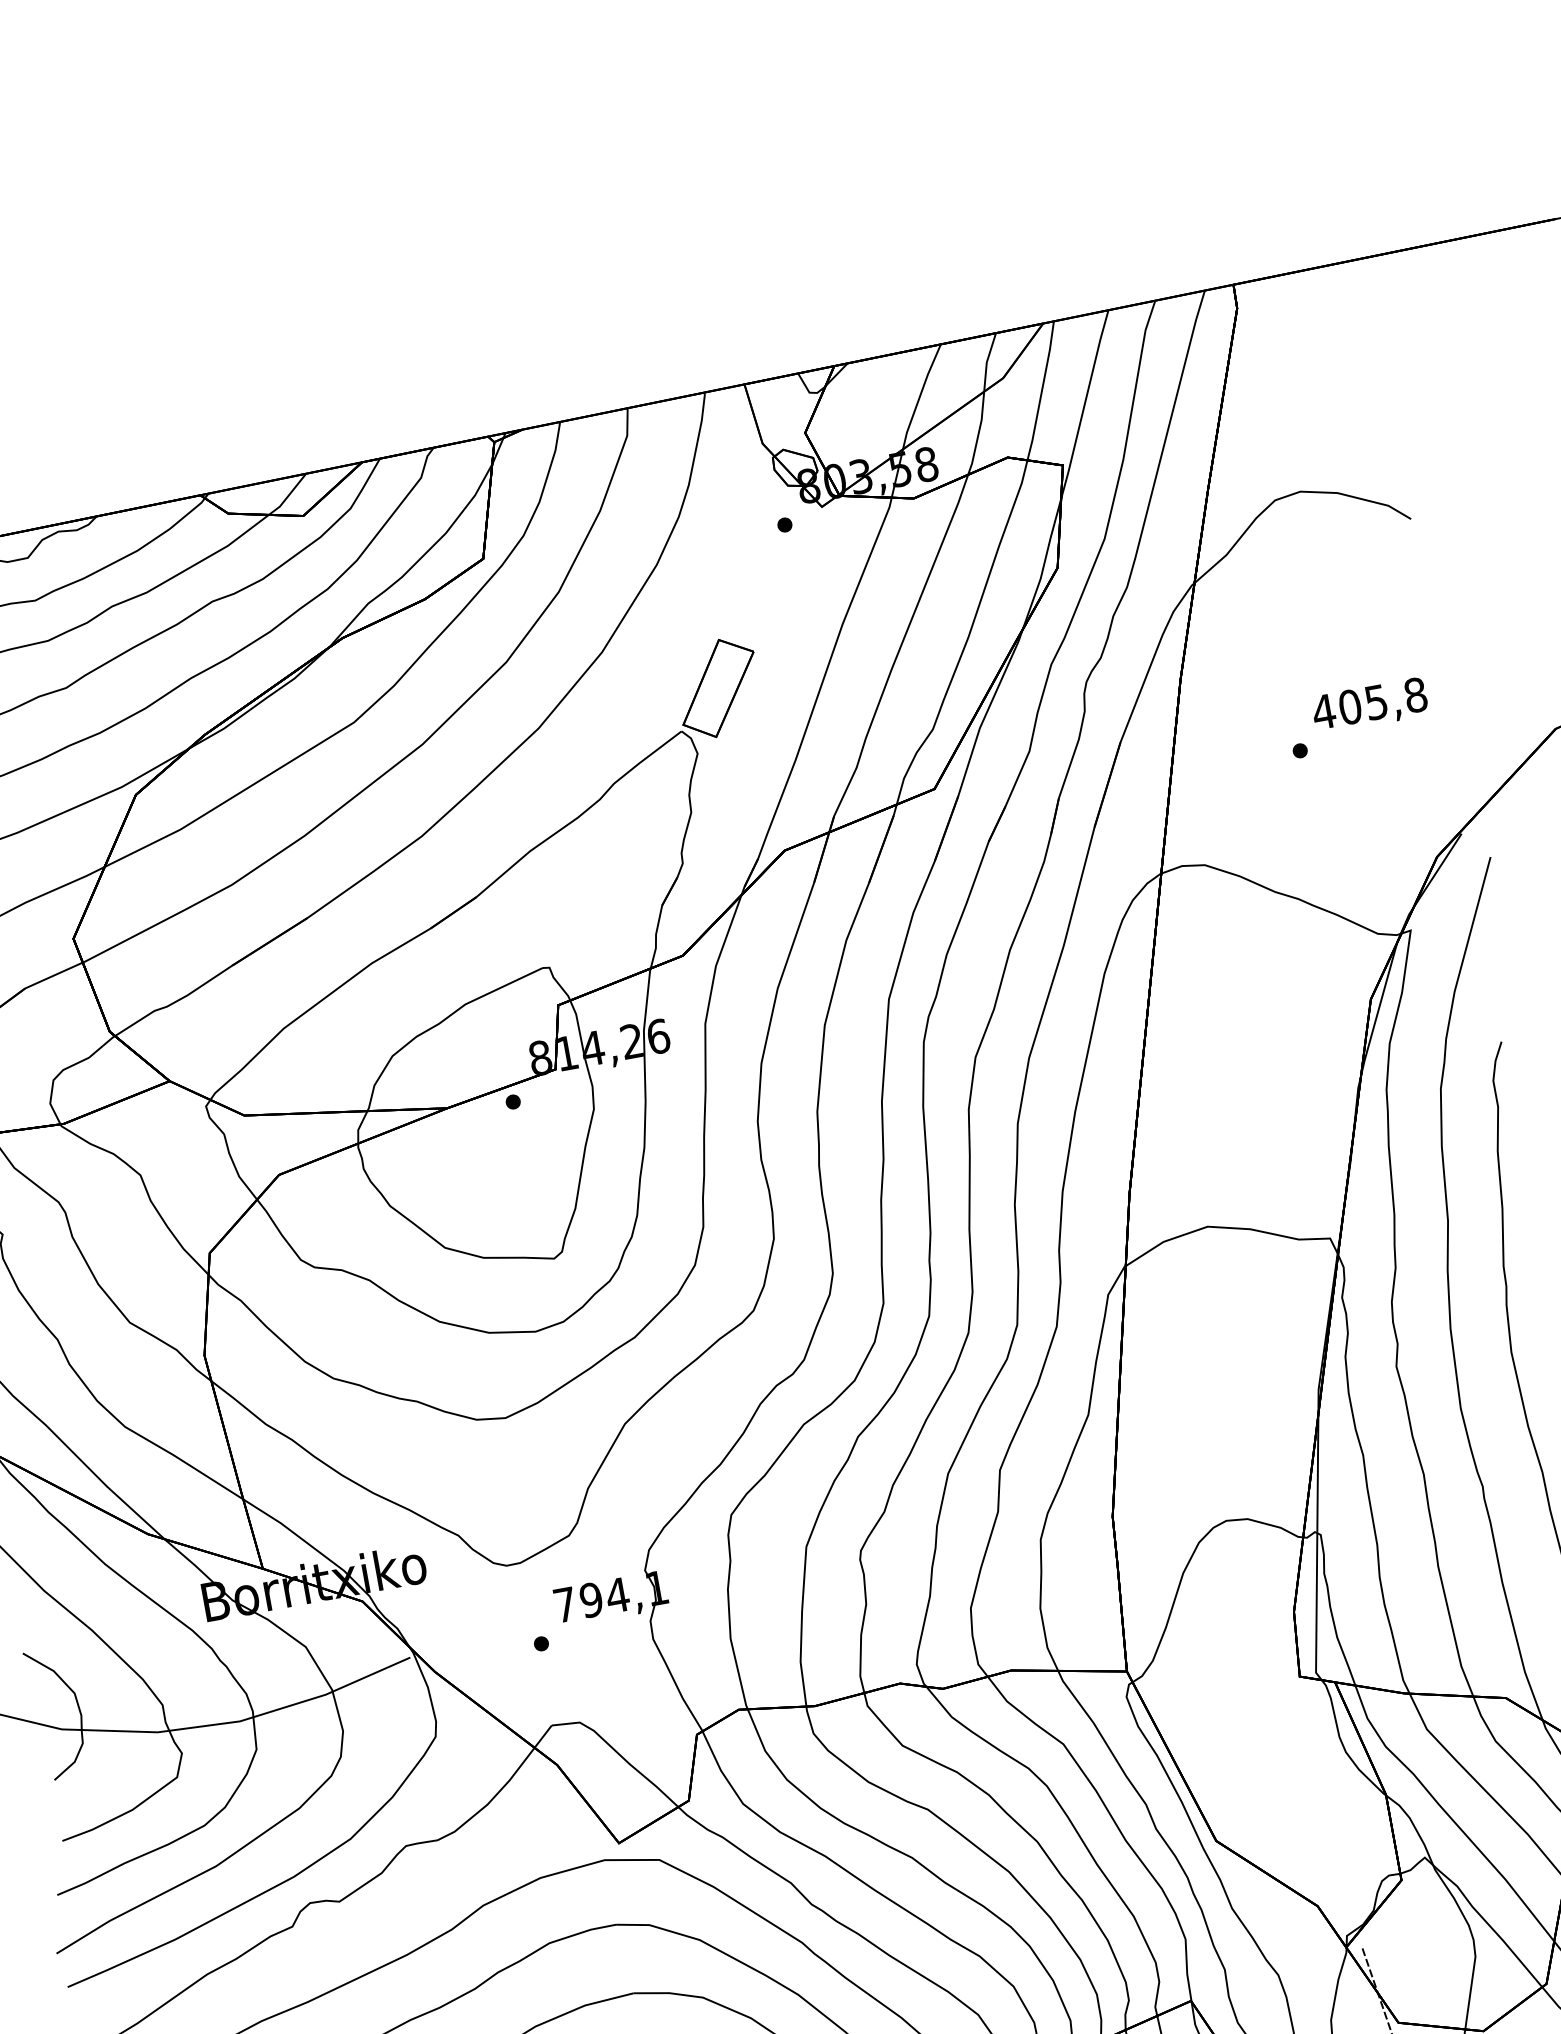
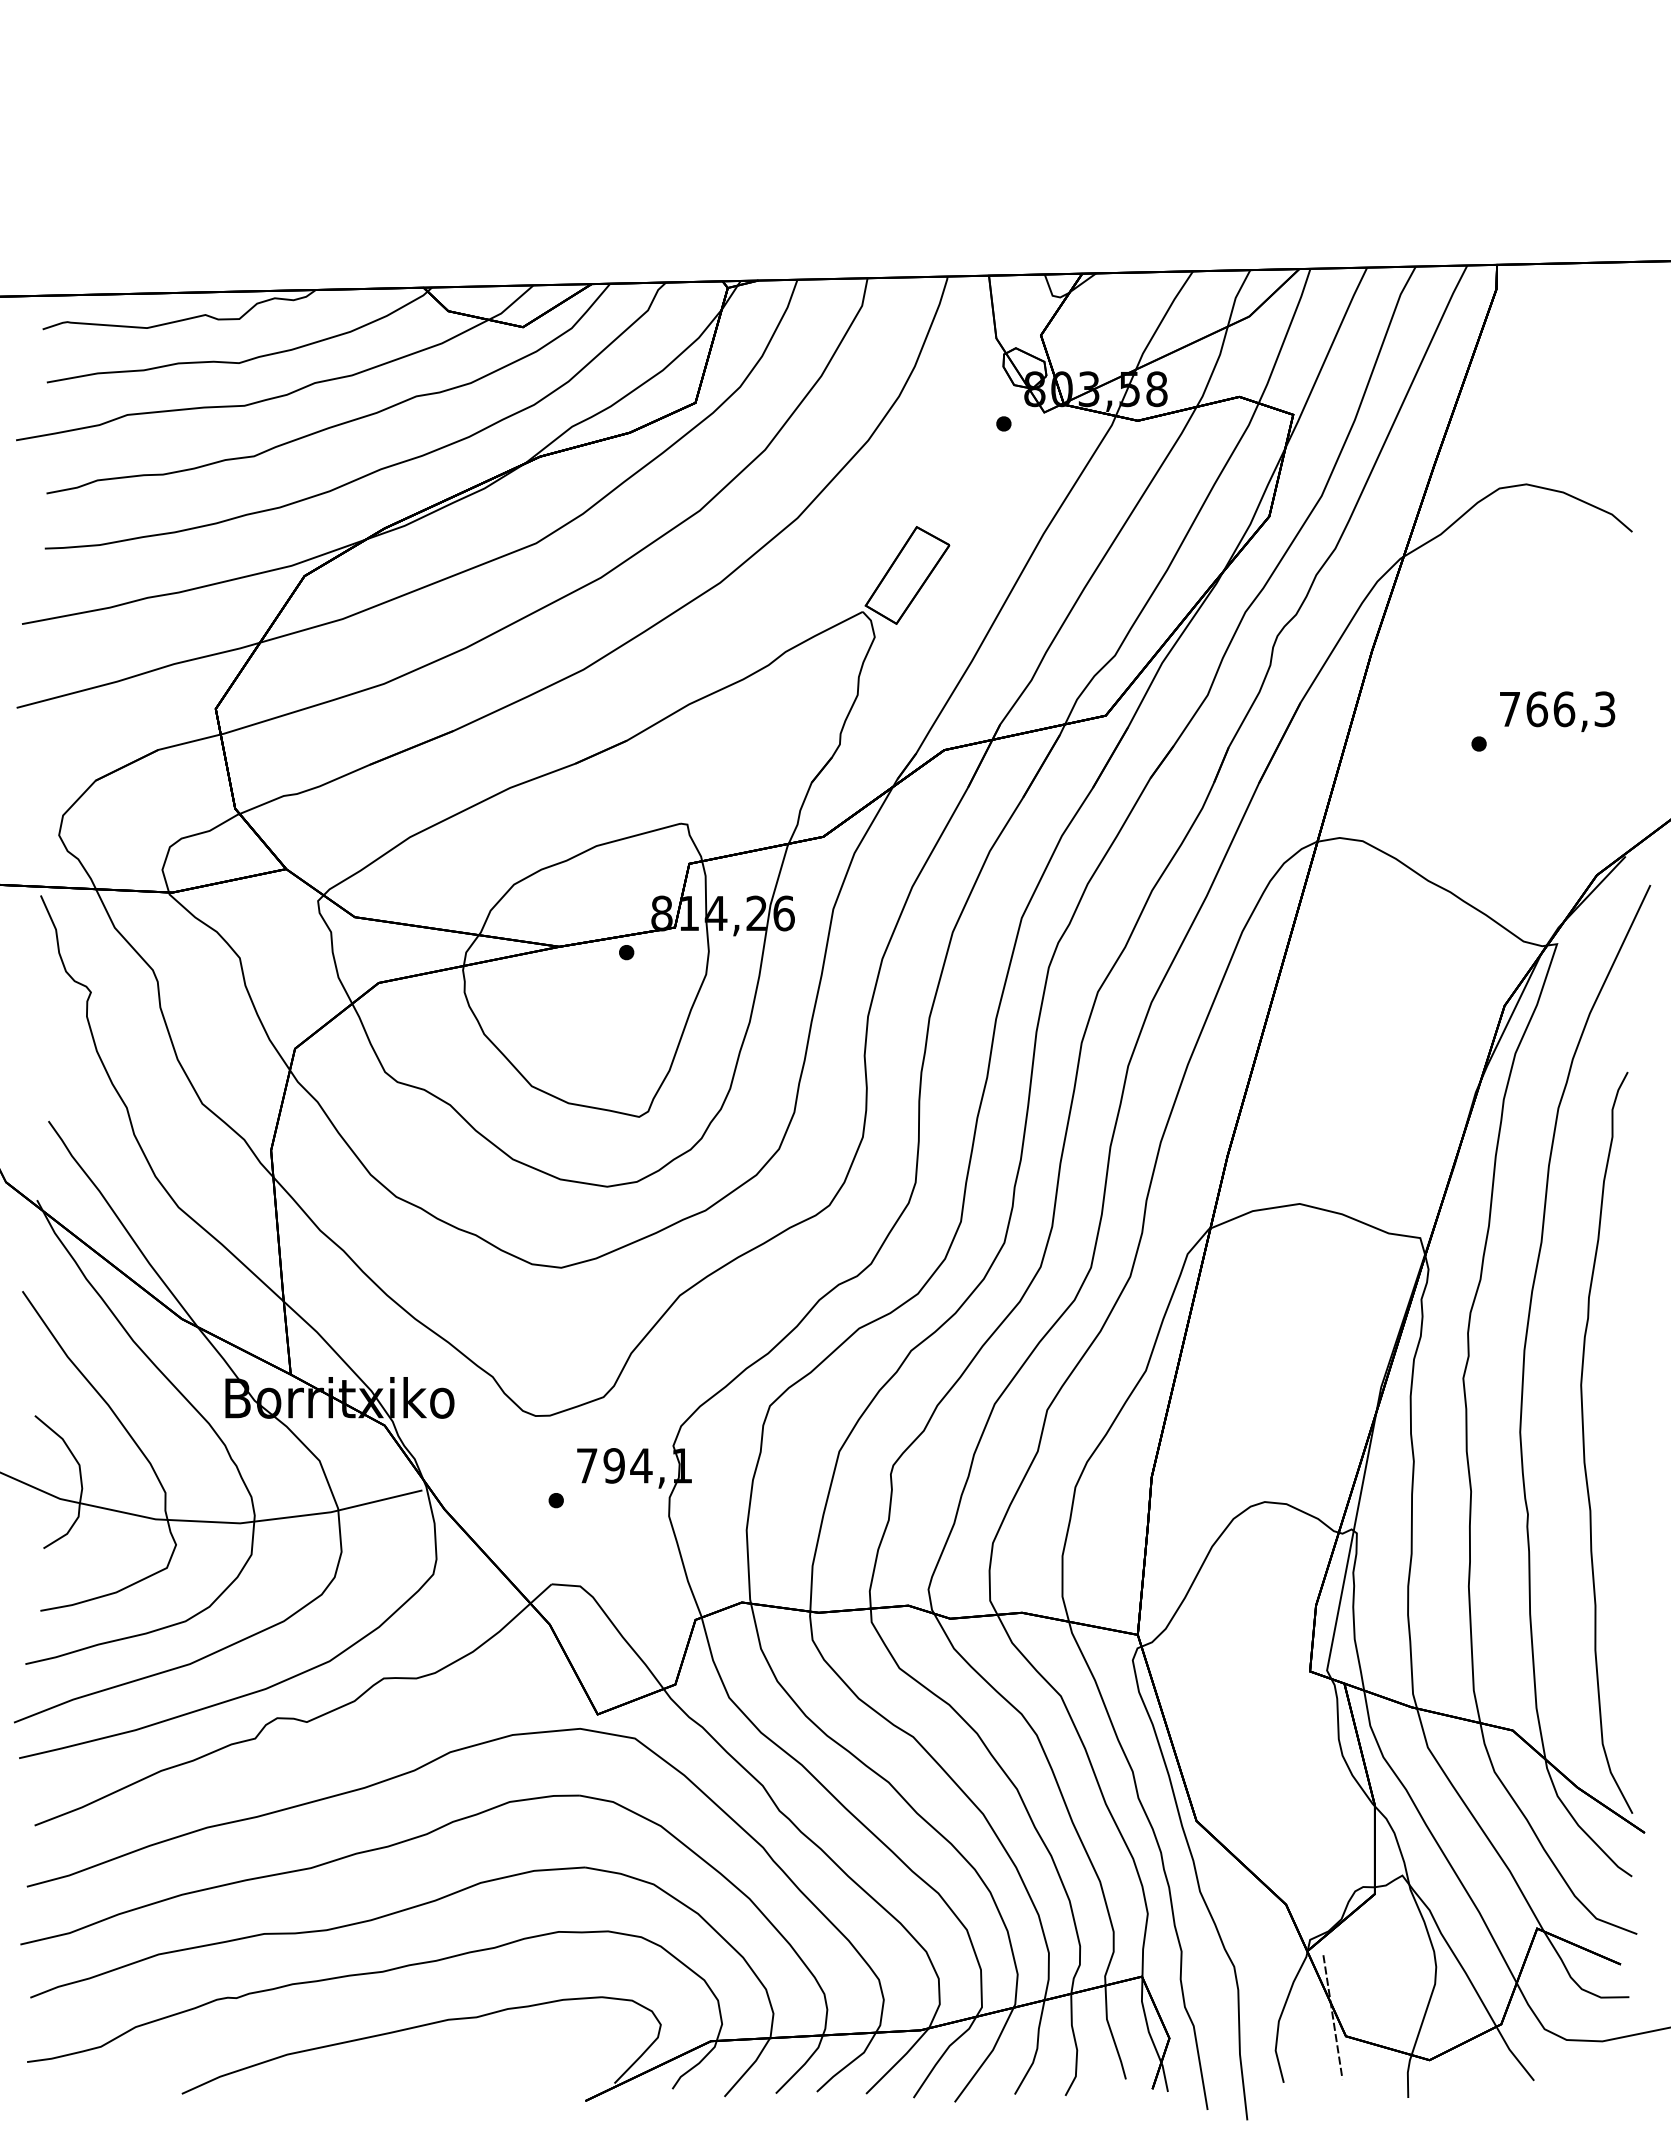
text: (1368, 703) -> (1556, 709), 405,8 -> 766,3

